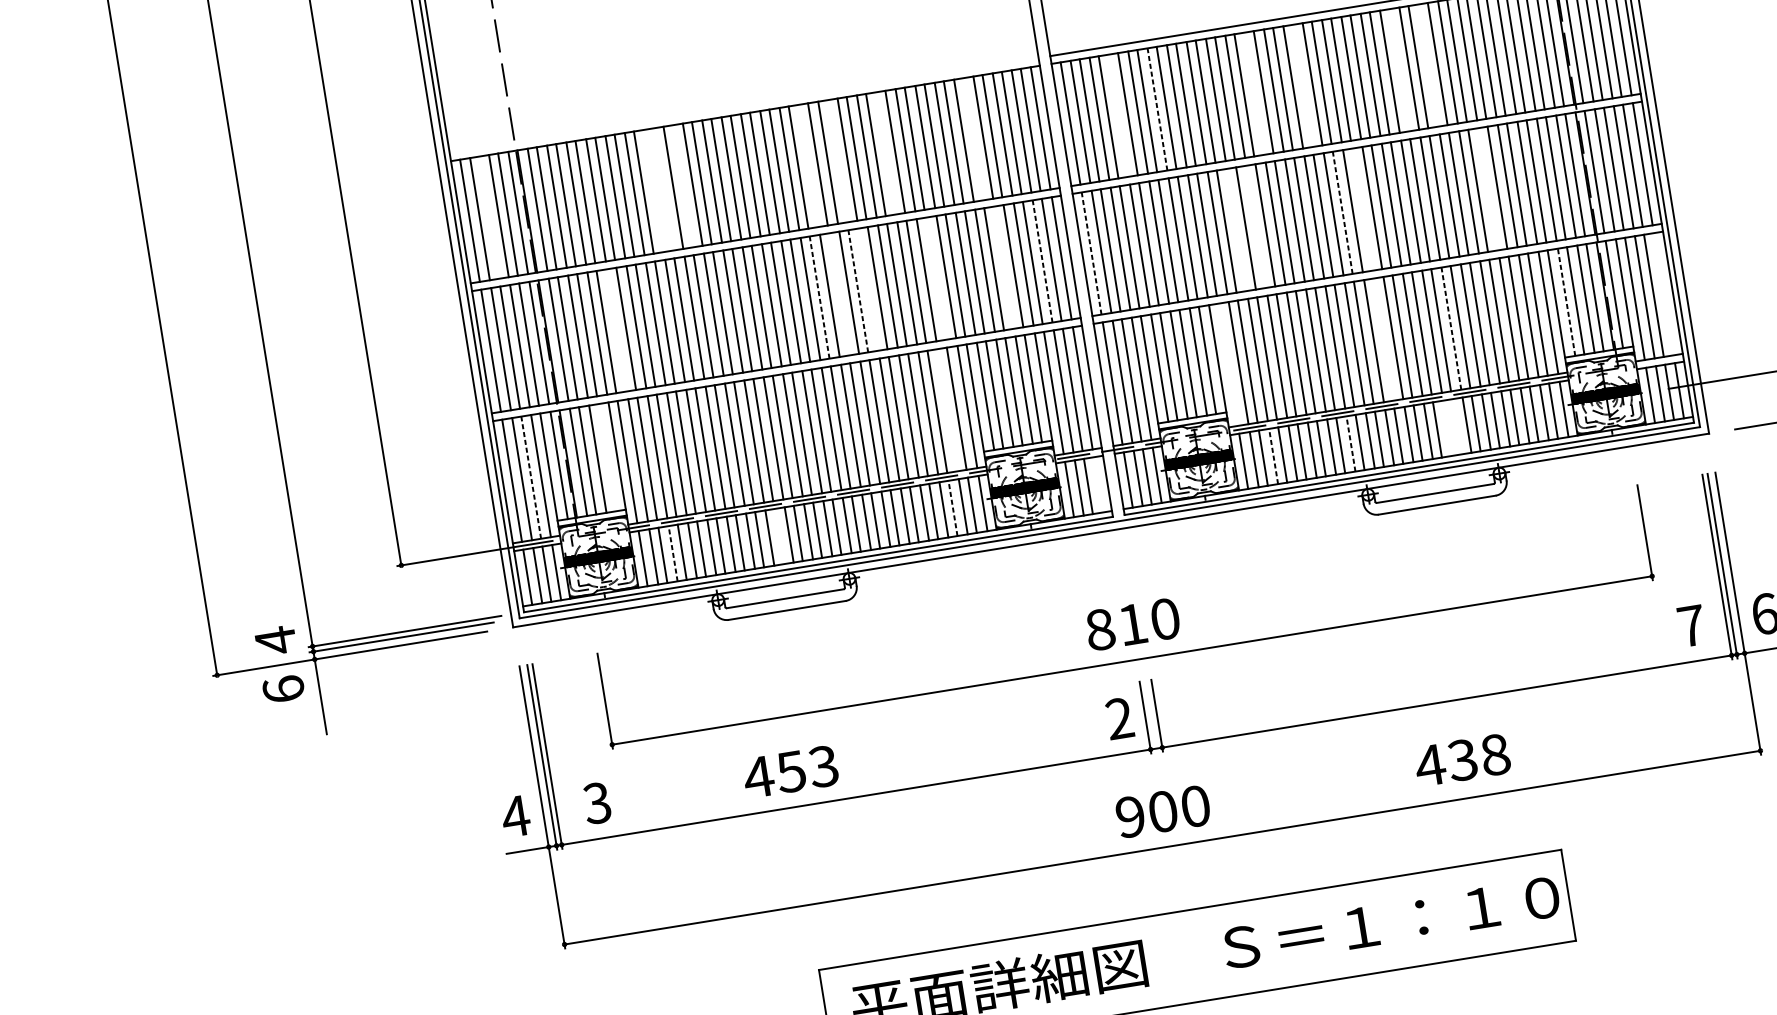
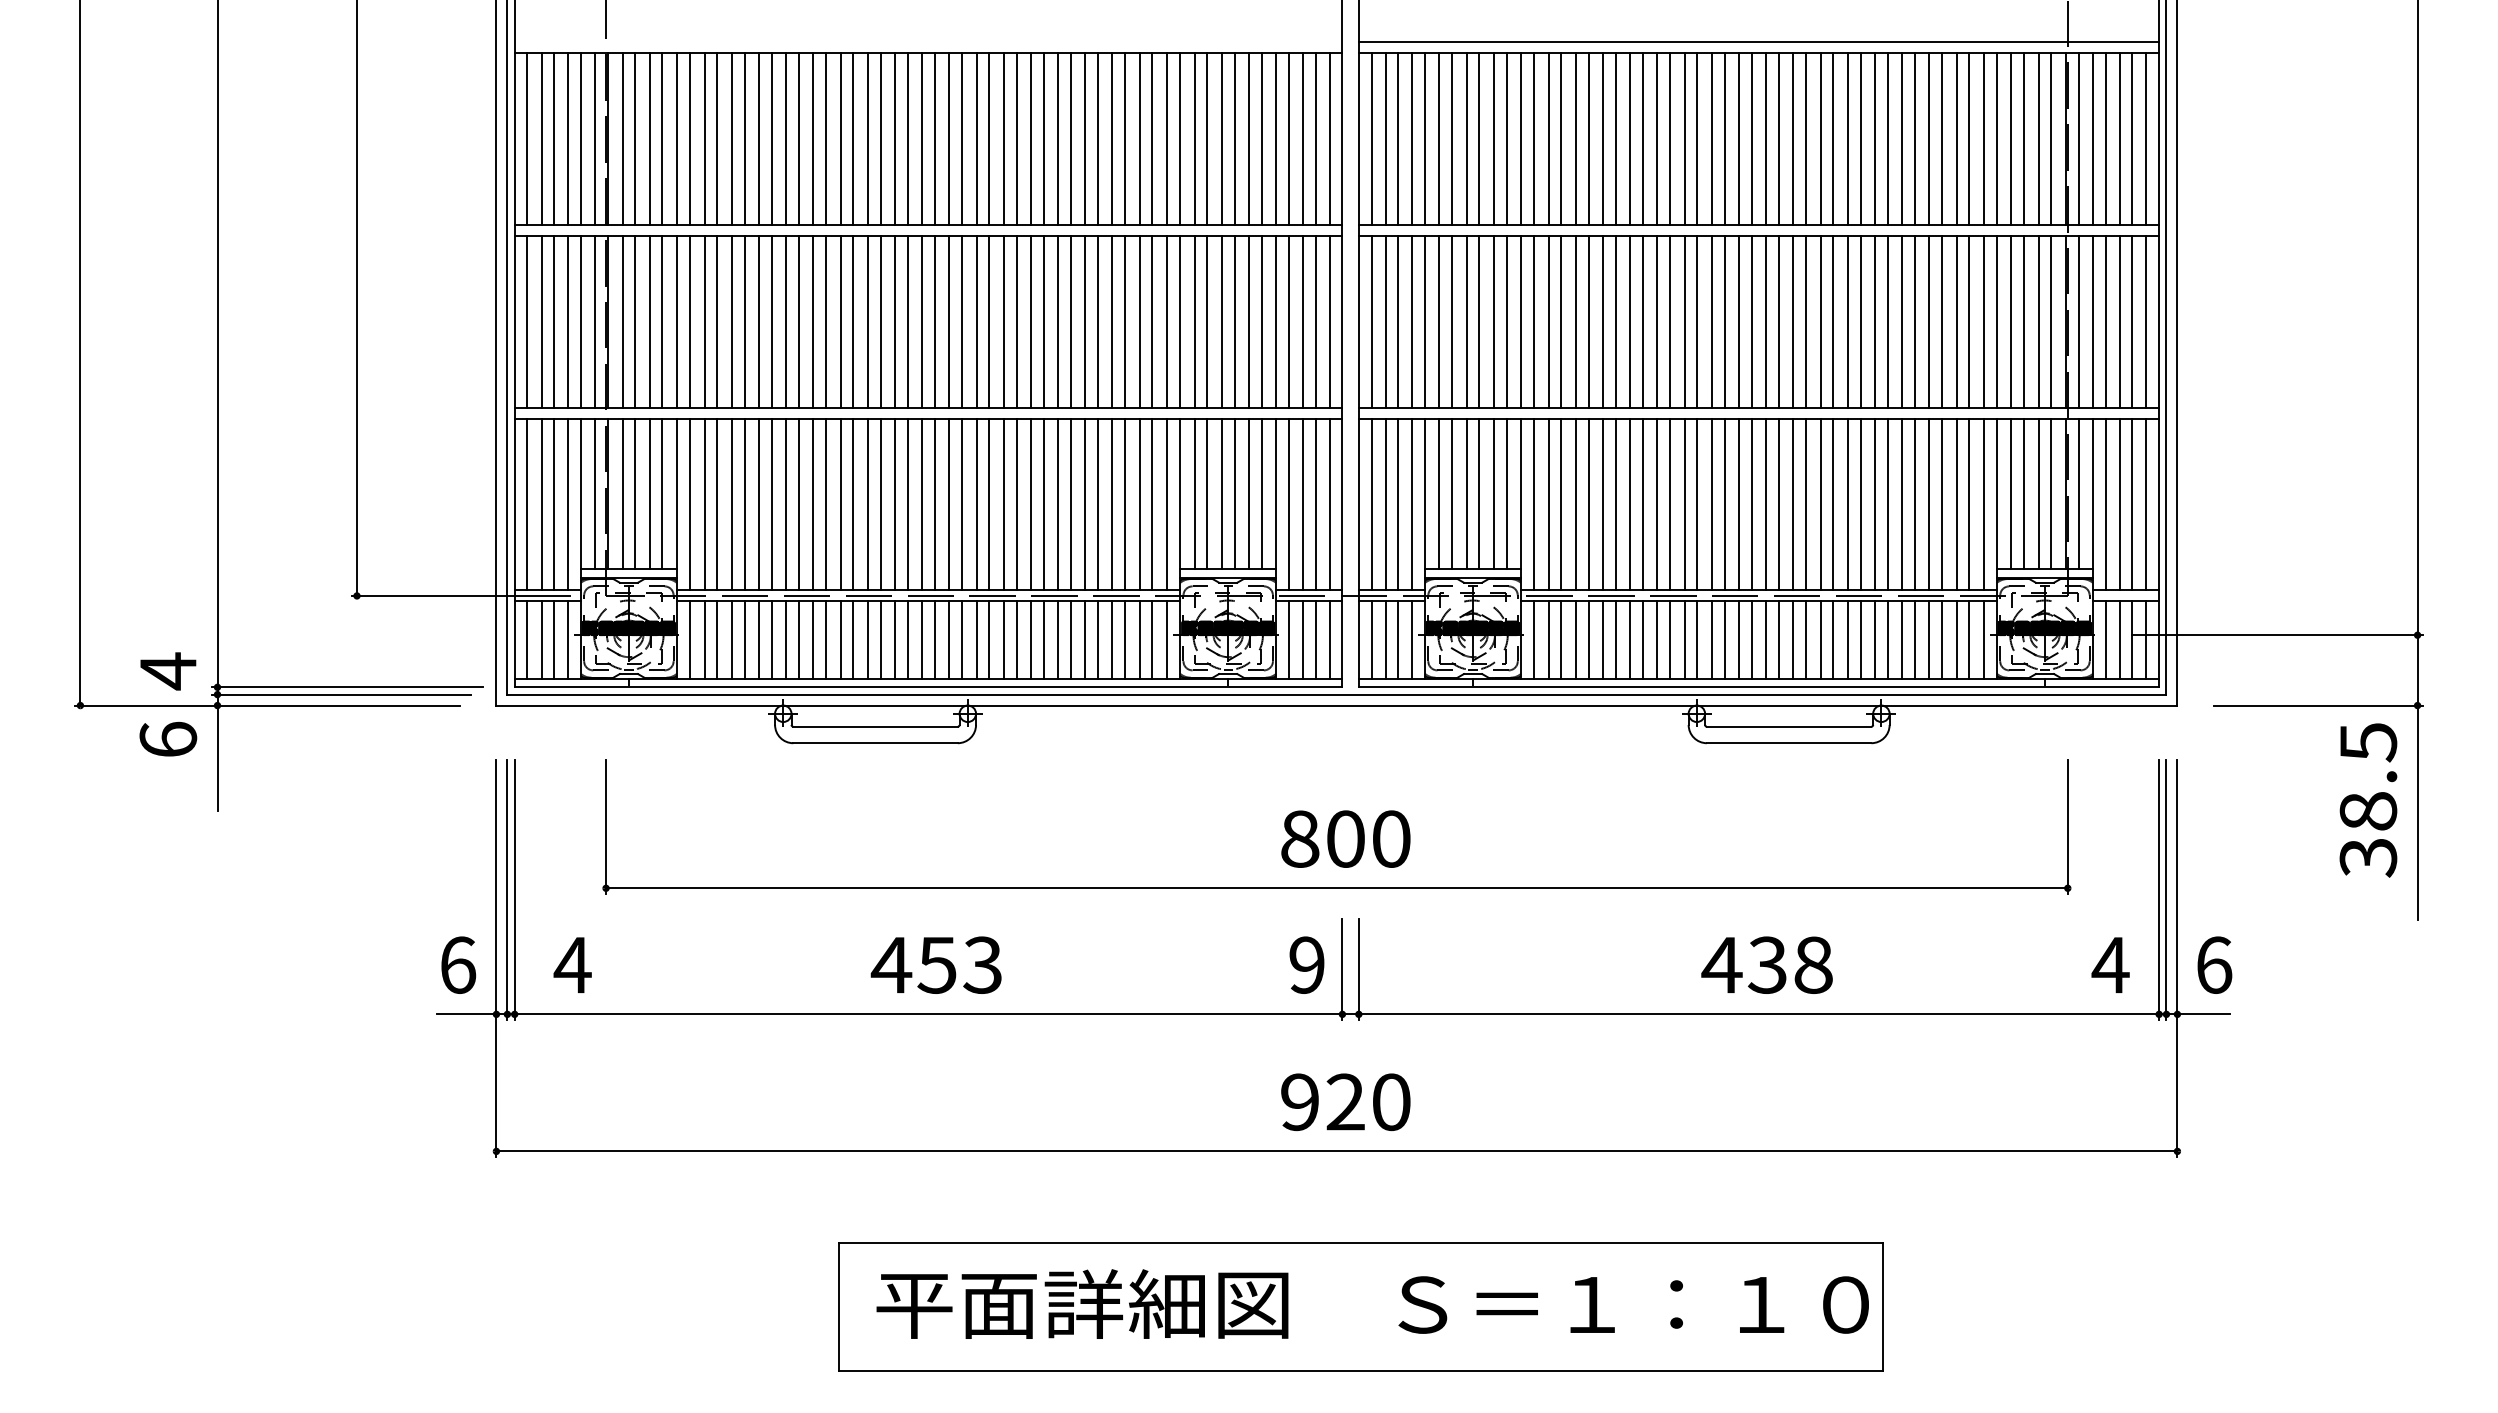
line: (1428, 65) -> (1874, 139), added
line: (1399, 70) -> (1833, 139), added
line: (1302, 86) -> (1697, 139), added
line: (1254, 93) -> (1630, 139), added
line: (1157, 109) -> (1493, 139), dashed -> solid
line: (1118, 115) -> (1439, 139), added
line: (973, 139) -> (1234, 139), added
line: (886, 153) -> (1112, 139), added
line: (837, 161) -> (1043, 139), added
line: (808, 166) -> (1003, 139), added
line: (682, 186) -> (826, 139), added
line: (1488, 188) -> (1929, 321), added
line: (663, 189) -> (799, 139), added
line: (654, 191) -> (786, 139), added
line: (1361, 209) -> (1751, 321), added
line: (1342, 212) -> (1724, 321), dashed -> solid
line: (489, 217) -> (554, 139), added
line: (1256, 226) -> (1603, 321), added
line: (1236, 229) -> (1575, 321), added
line: (1091, 253) -> (1371, 321), dashed -> solid
line: (1042, 261) -> (1302, 321), dashed -> solid
line: (1003, 267) -> (1248, 321), added
line: (935, 278) -> (1152, 321), added
line: (868, 289) -> (1058, 321), added
line: (858, 291) -> (1043, 321), dashed -> solid
line: (838, 294) -> (1016, 321), added
line: (1663, 294) -> (2146, 504), added
line: (819, 297) -> (989, 321), dashed -> solid
line: (1566, 301) -> (2011, 493), dashed -> solid
line: (1451, 328) -> (1847, 504), dashed -> solid
line: (616, 330) -> (704, 321), added
line: (1382, 339) -> (1751, 504), added
line: (1227, 364) -> (1533, 504), added
line: (947, 410) -> (1139, 504), added
line: (1456, 426) -> (1833, 640), added
line: (1447, 428) -> (1820, 640), added
line: (1350, 444) -> (1684, 640), dashed -> solid
line: (1273, 456) -> (1575, 640), dashed -> solid
line: (606, 457) -> (662, 493), added
line: (531, 477) -> (554, 504), dashed -> solid
line: (1098, 485) -> (1329, 640), added
line: (953, 508) -> (1125, 640), dashed -> solid
line: (778, 536) -> (880, 640), added
line: (672, 553) -> (731, 640), dashed -> solid
text: (1132, 624) -> (1345, 838), 810 -> 800
text: (1691, 626) -> (2110, 965), 7 -> 4
text: (1119, 718) -> (1306, 964), 2 -> 9
text: (1461, 759) -> (1766, 964), moved
text: (789, 771) -> (935, 964), moved
text: (597, 802) -> (572, 964), 3 -> 4
text: (1162, 811) -> (1345, 1102), 900 -> 920
text: (515, 816) -> (457, 964), 4 -> 6

